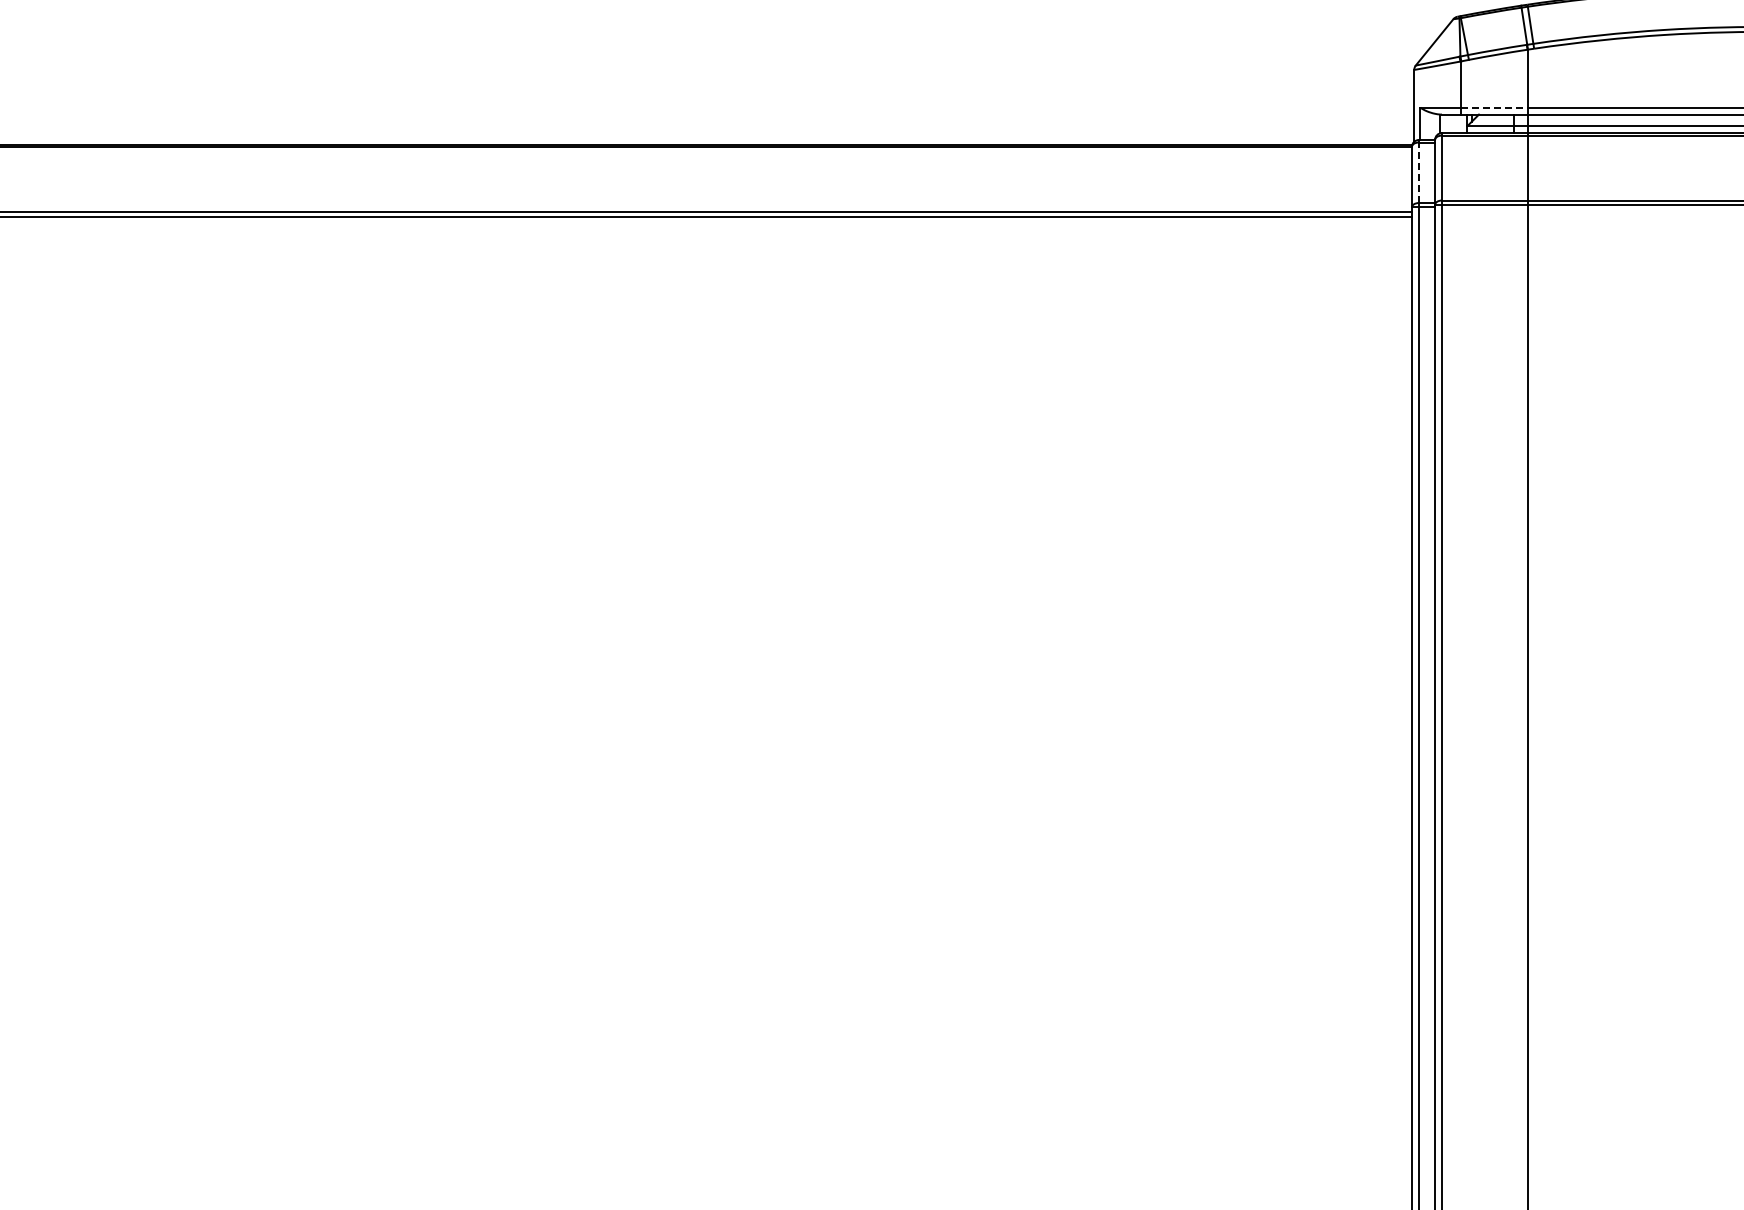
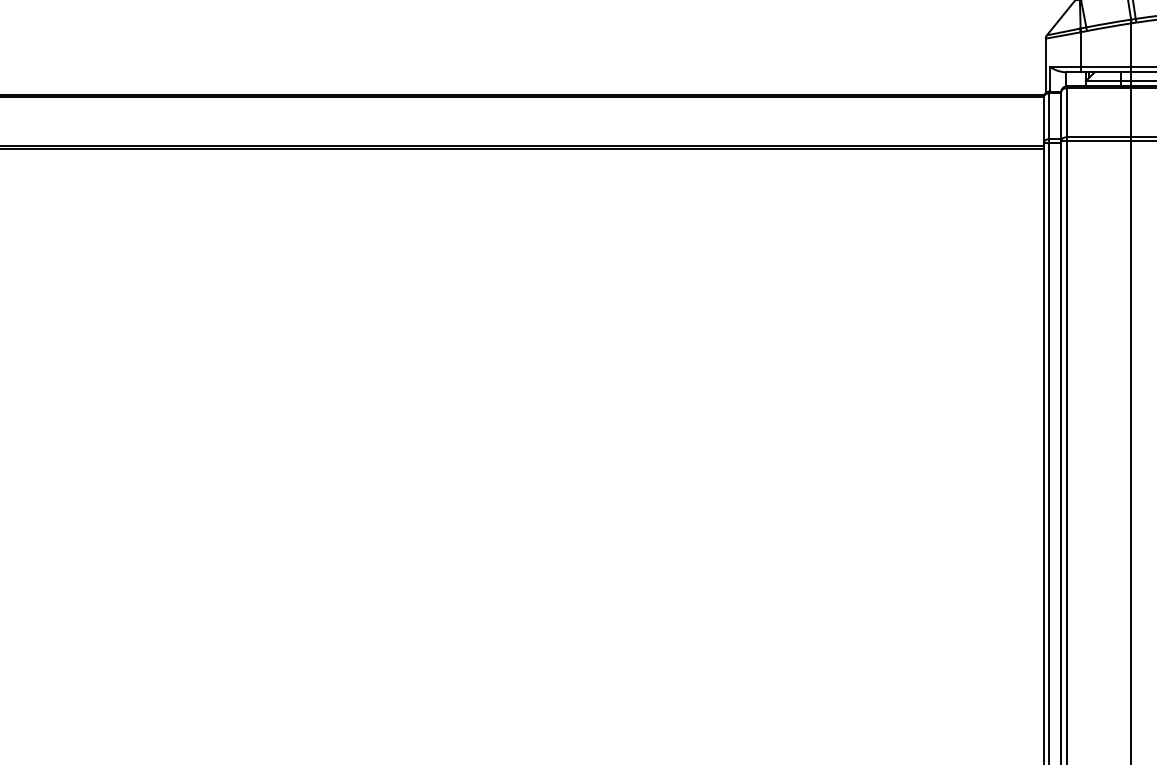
line: (1494, 107) -> (1106, 67), dashed -> solid
line: (1418, 172) -> (1048, 116), dashed -> solid

